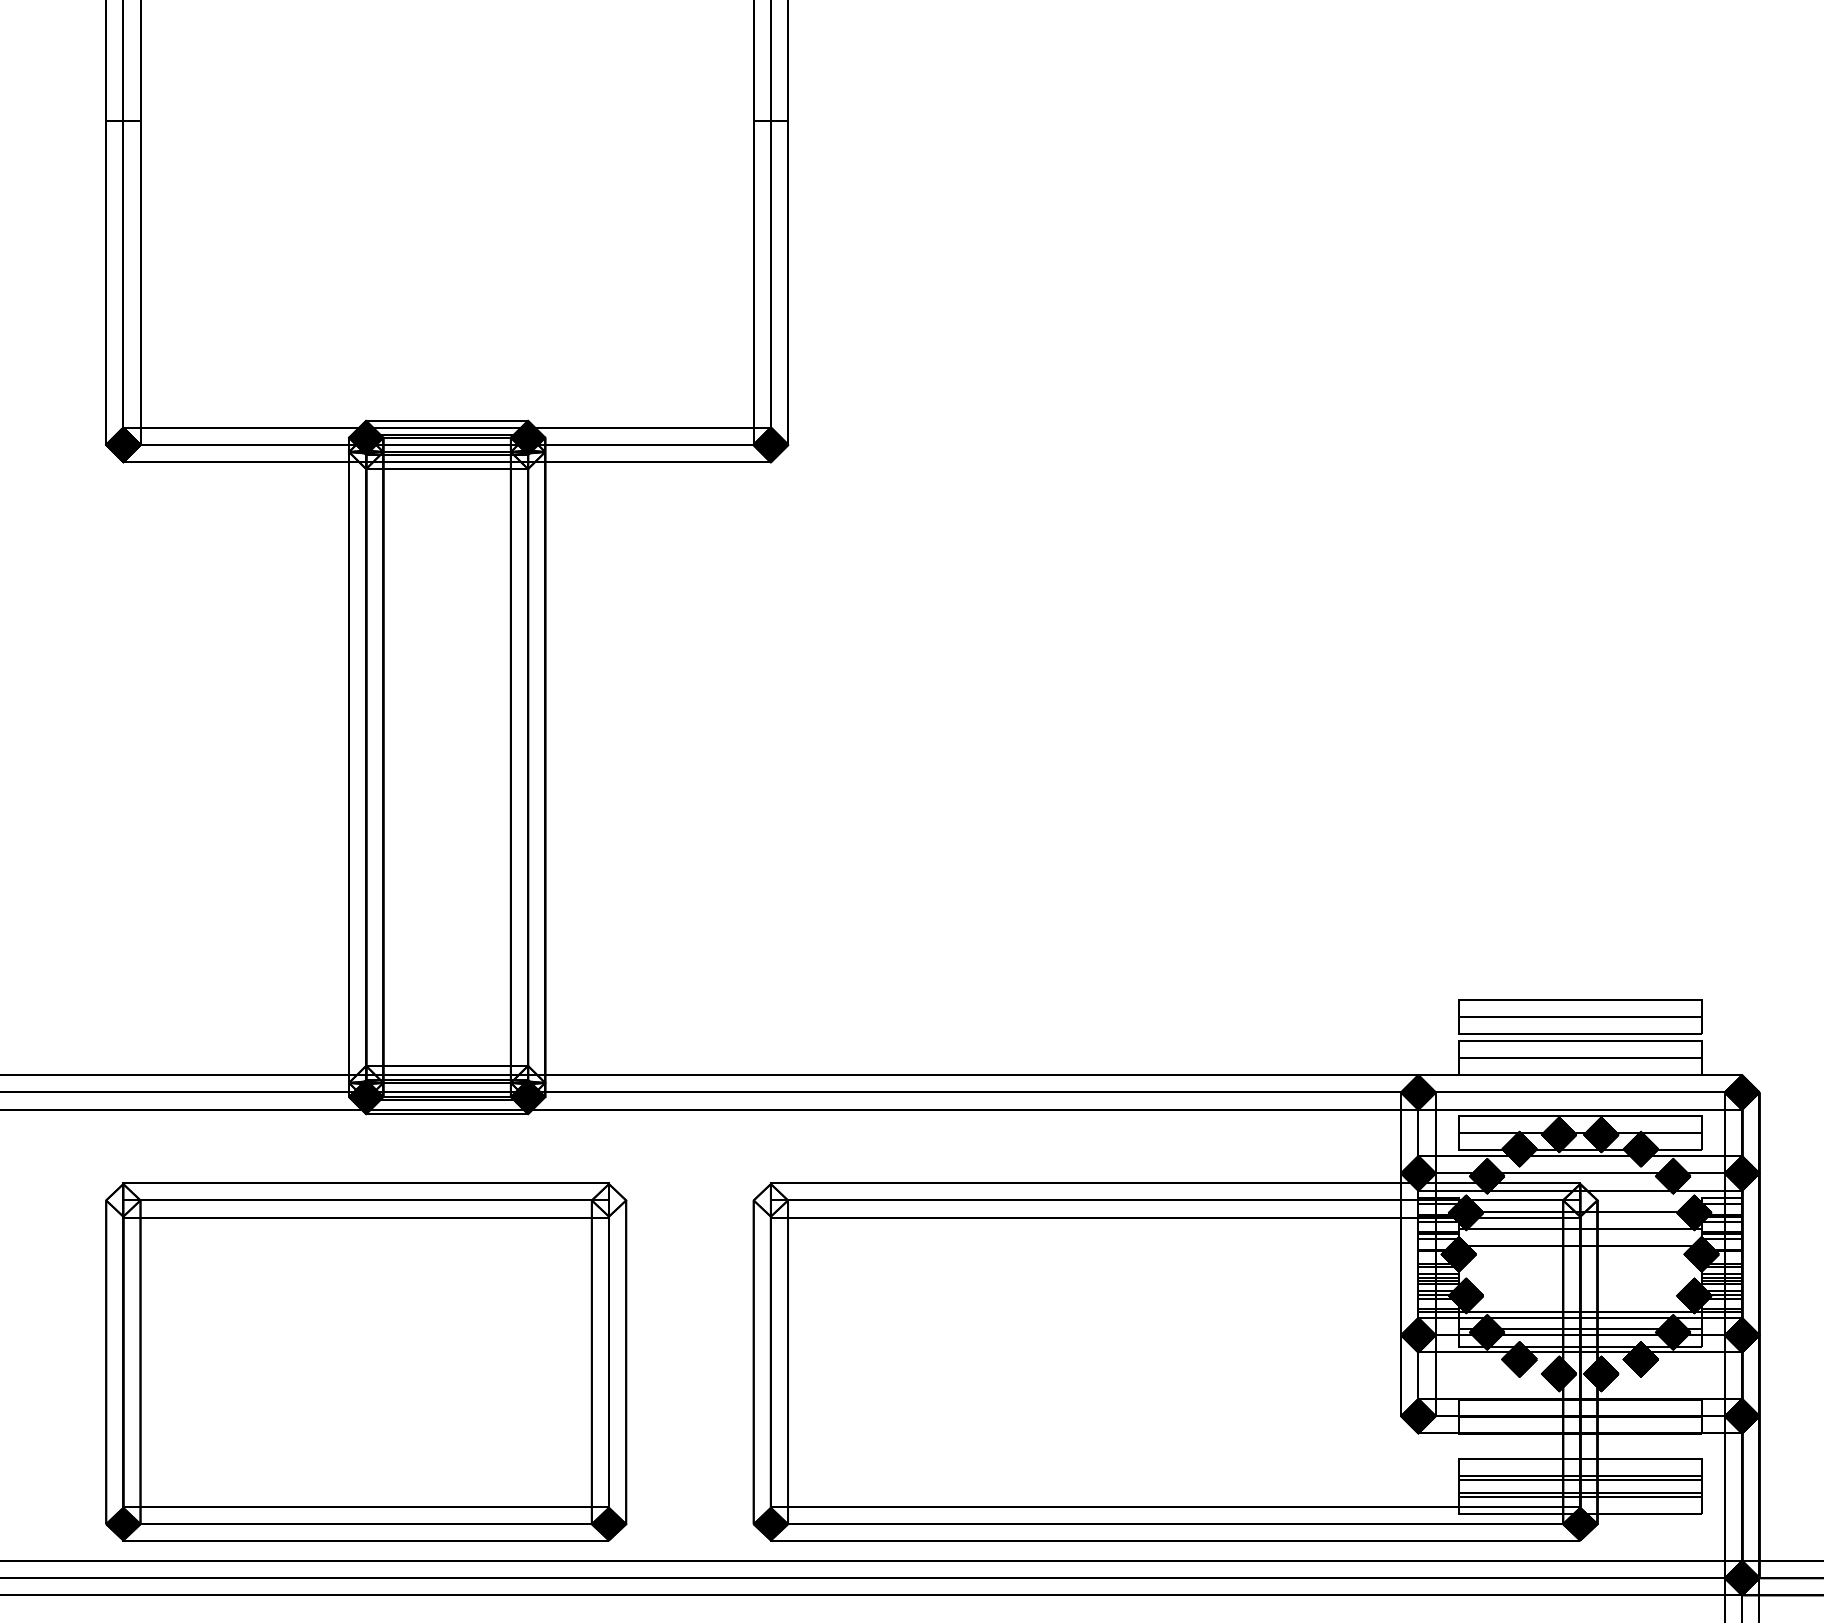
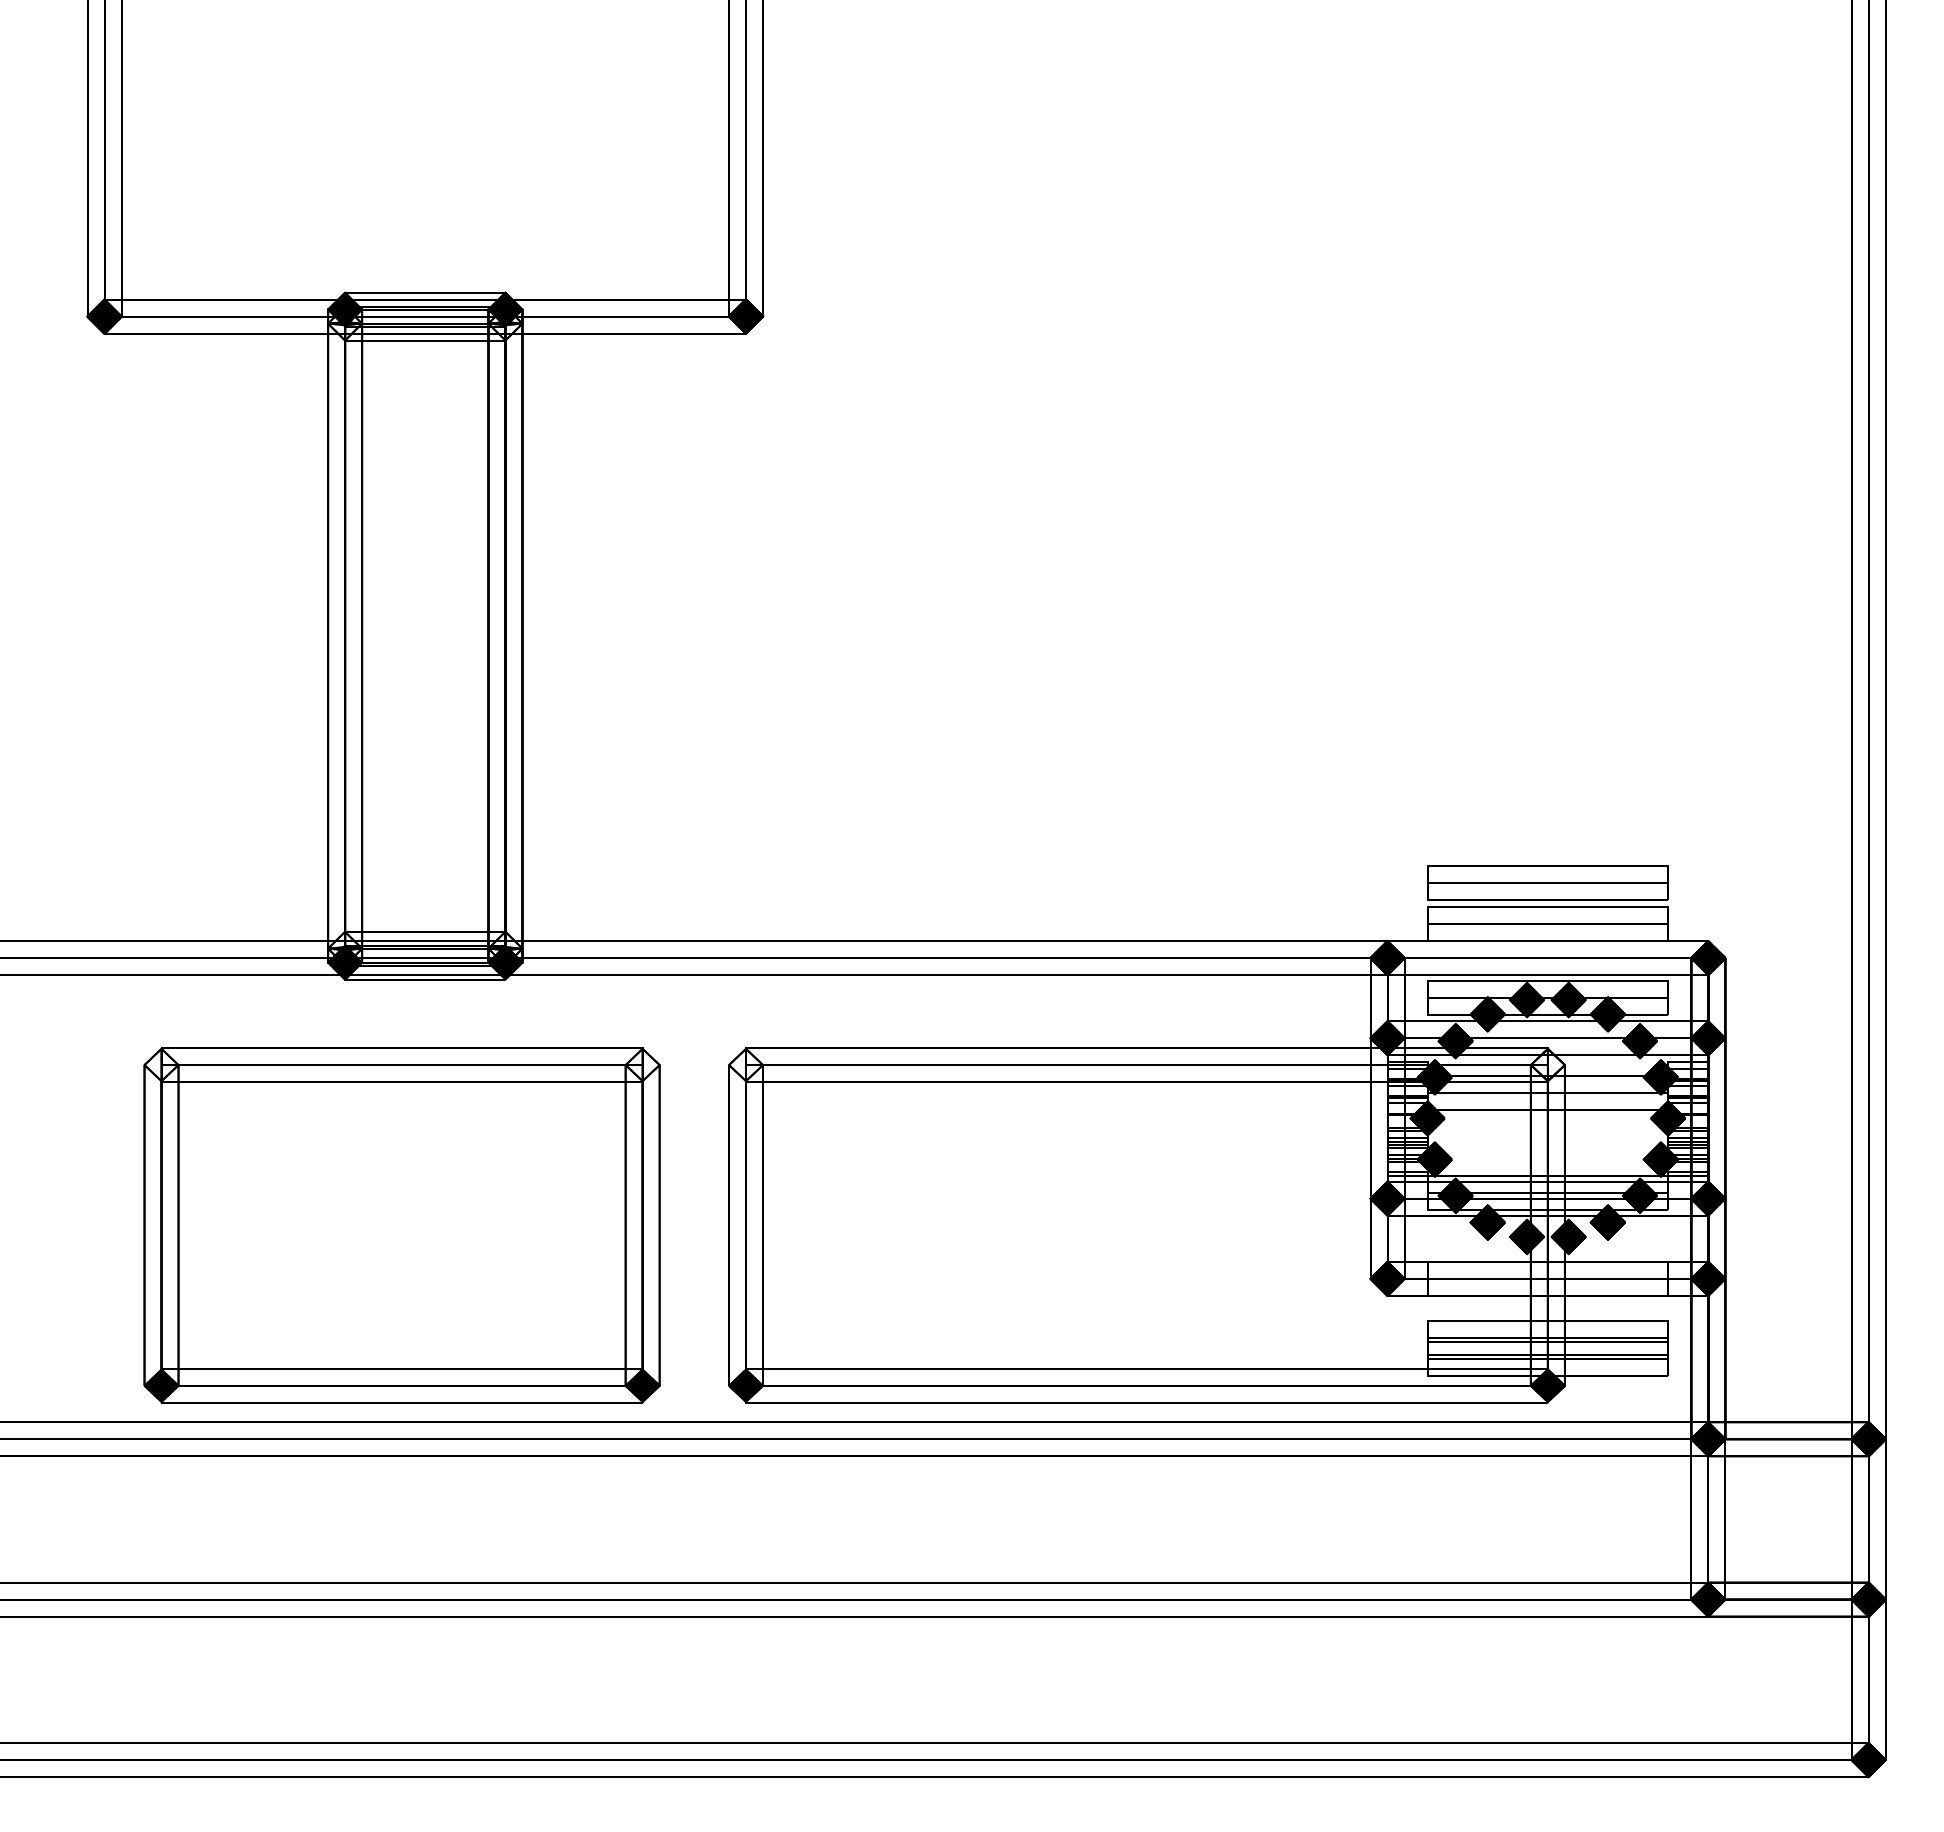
part: (365, 1362) -> (401, 1225), moved

